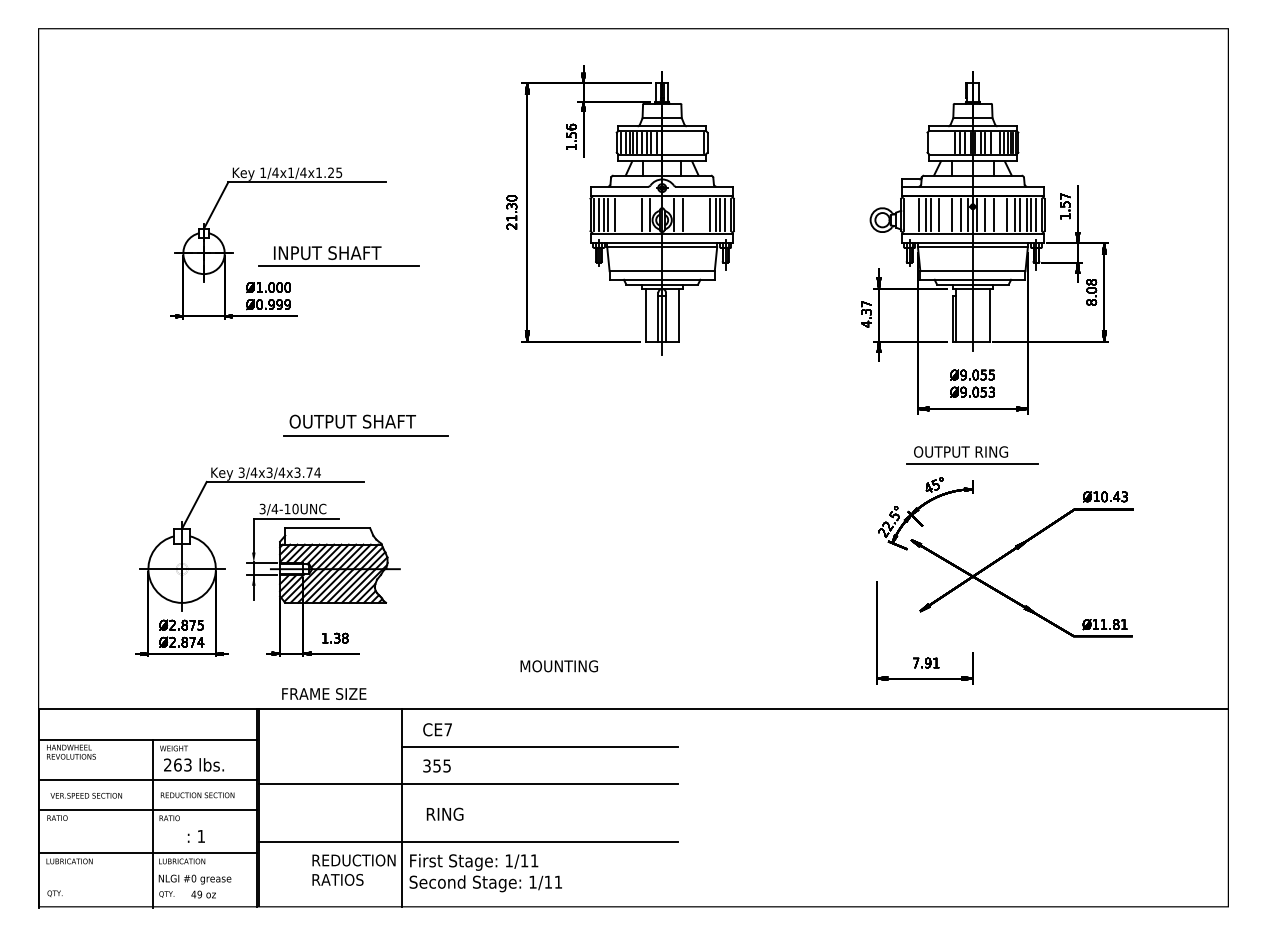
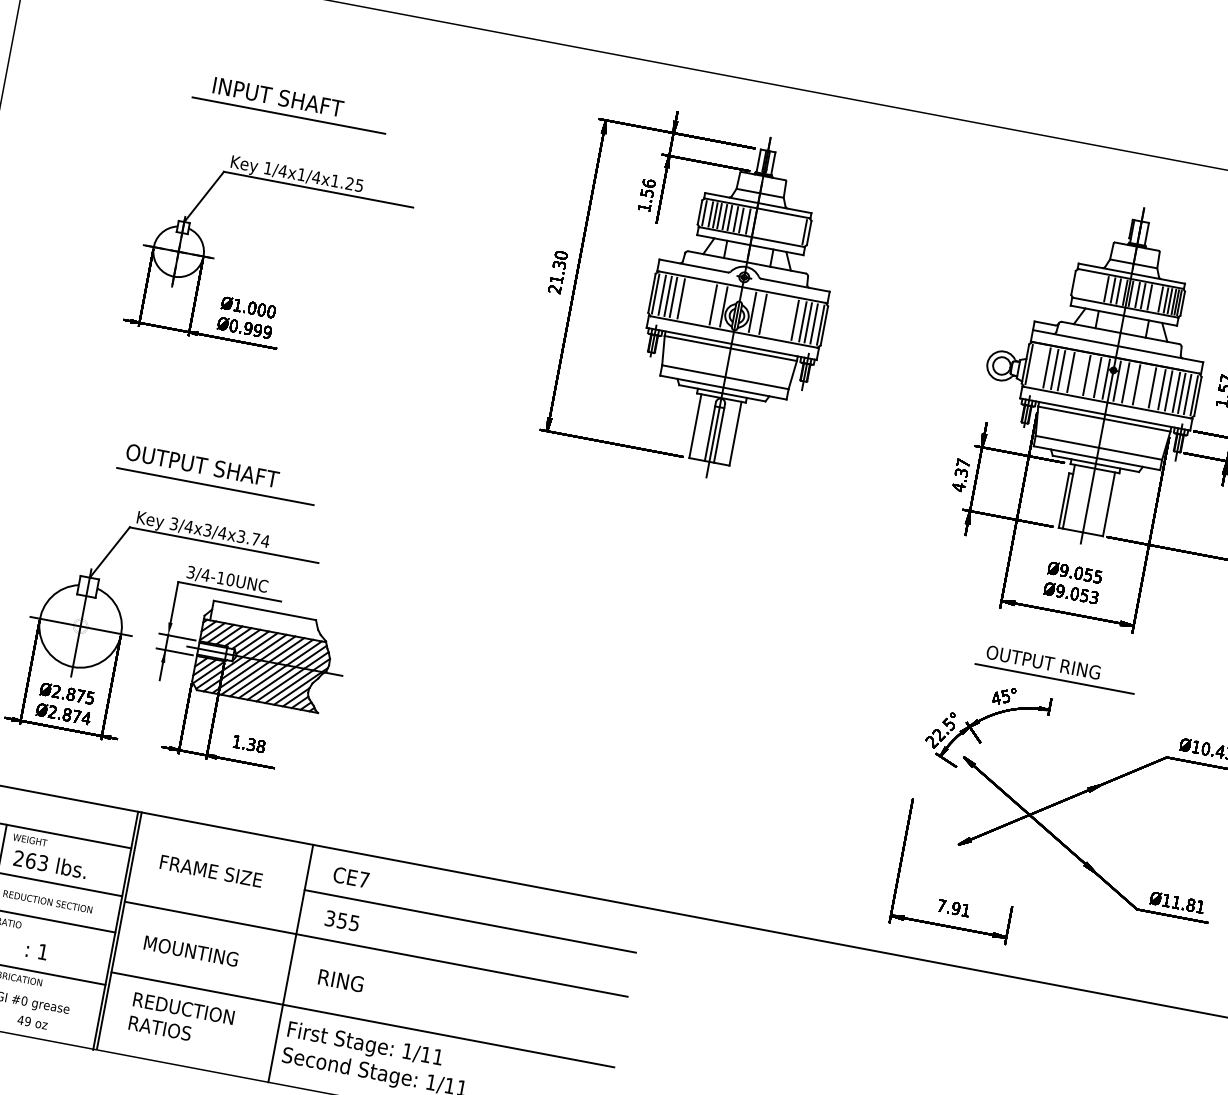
part: (338, 256) -> (290, 103), moved
part: (365, 425) -> (217, 473), moved
text: (558, 666) -> (190, 951), moved
text: (324, 693) -> (211, 870), moved
text: (353, 869) -> (181, 1019), moved

